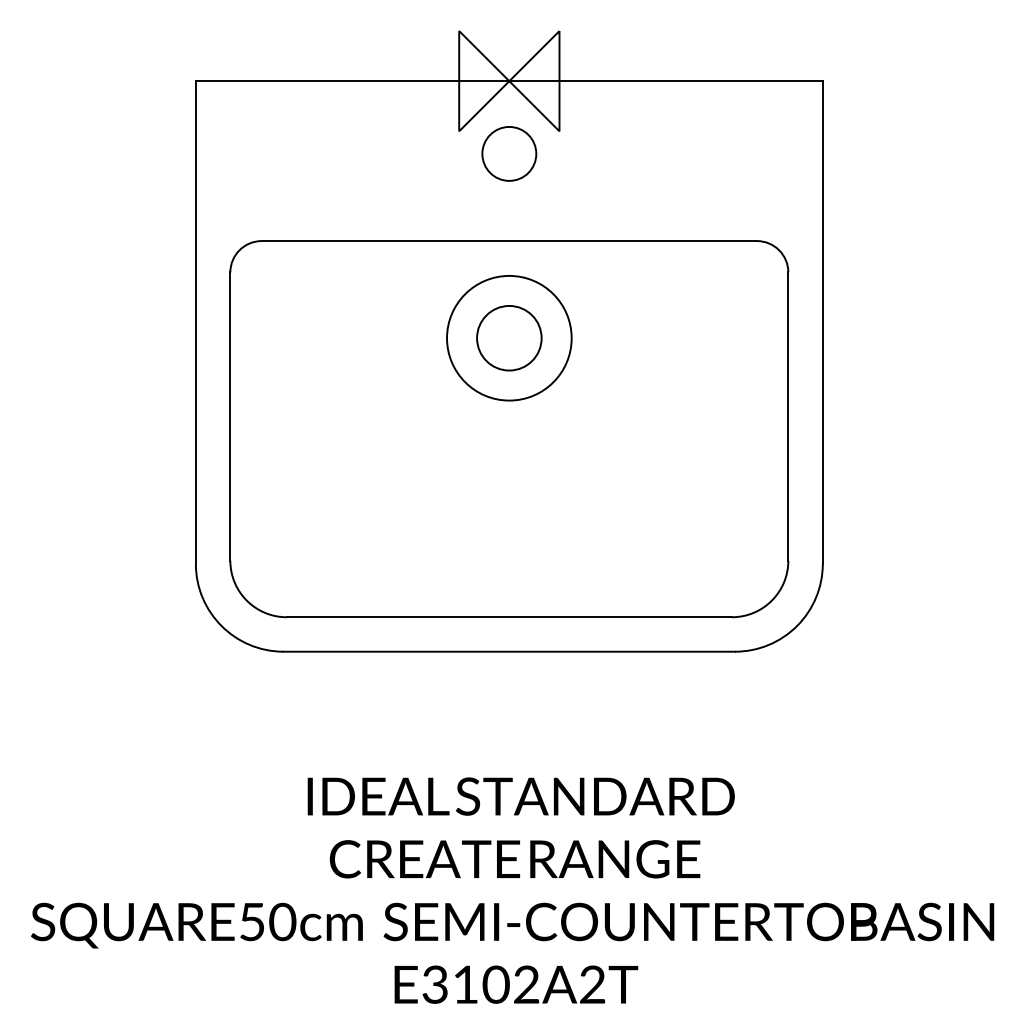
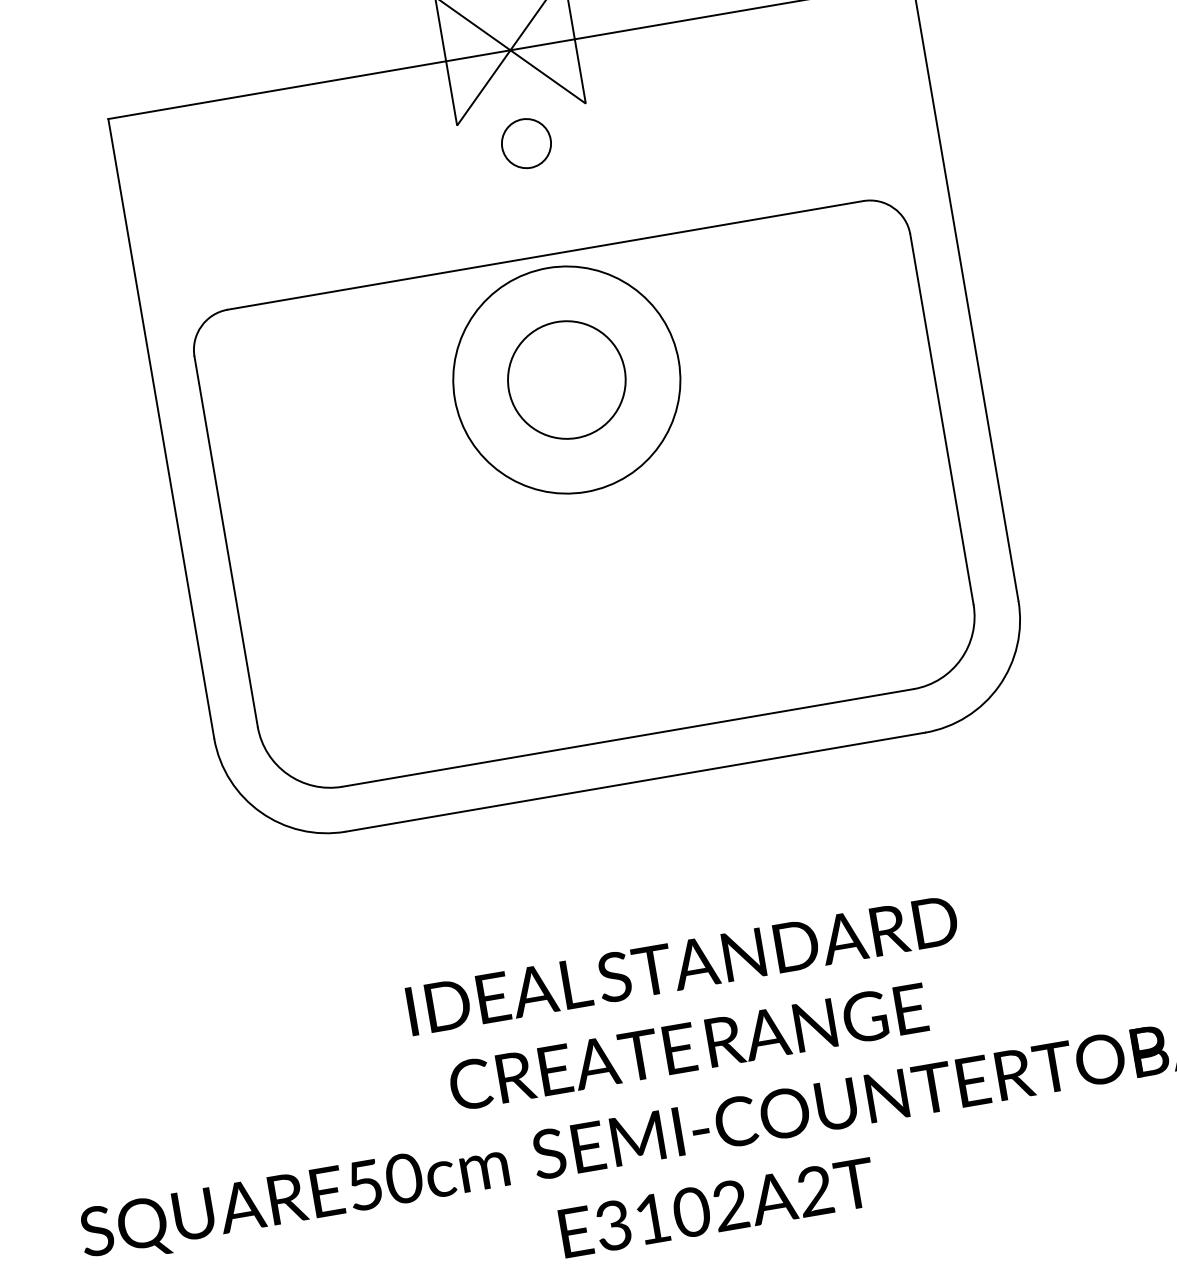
circle: (509, 153) -> (526, 143), size x0.7
circle: (509, 337) -> (566, 379), size x1.4
circle: (509, 337) -> (566, 379), size x1.4

